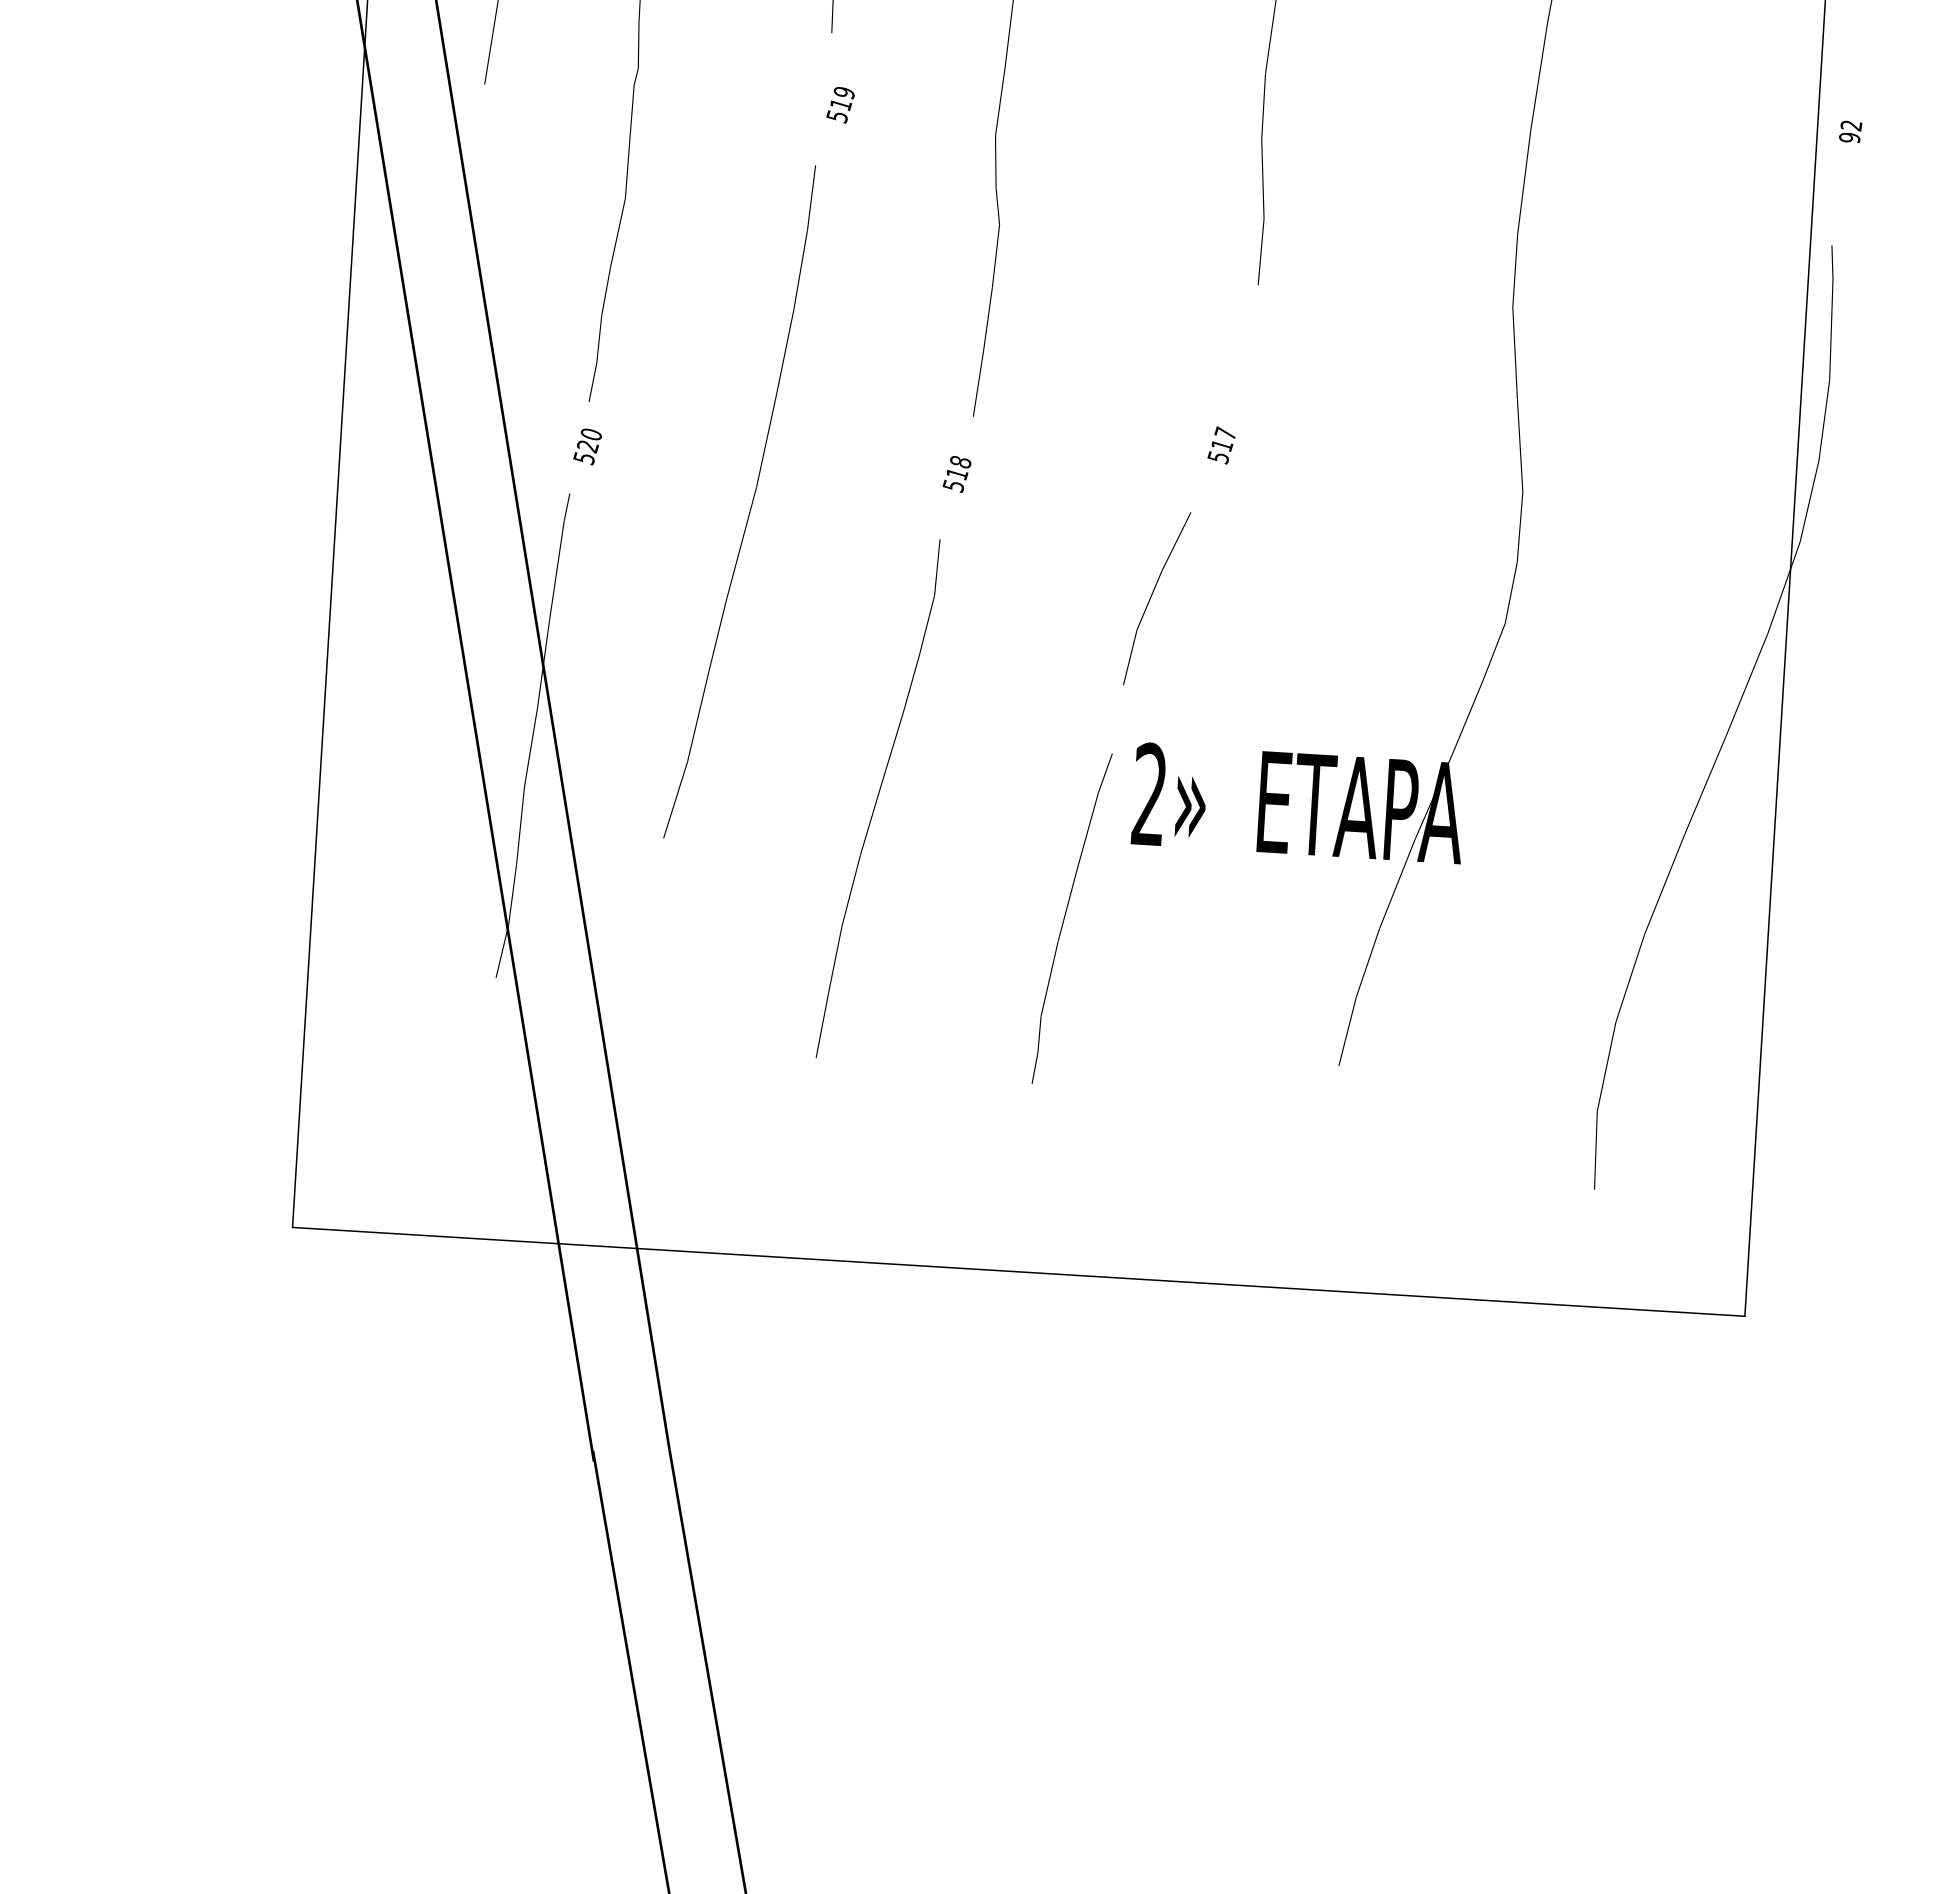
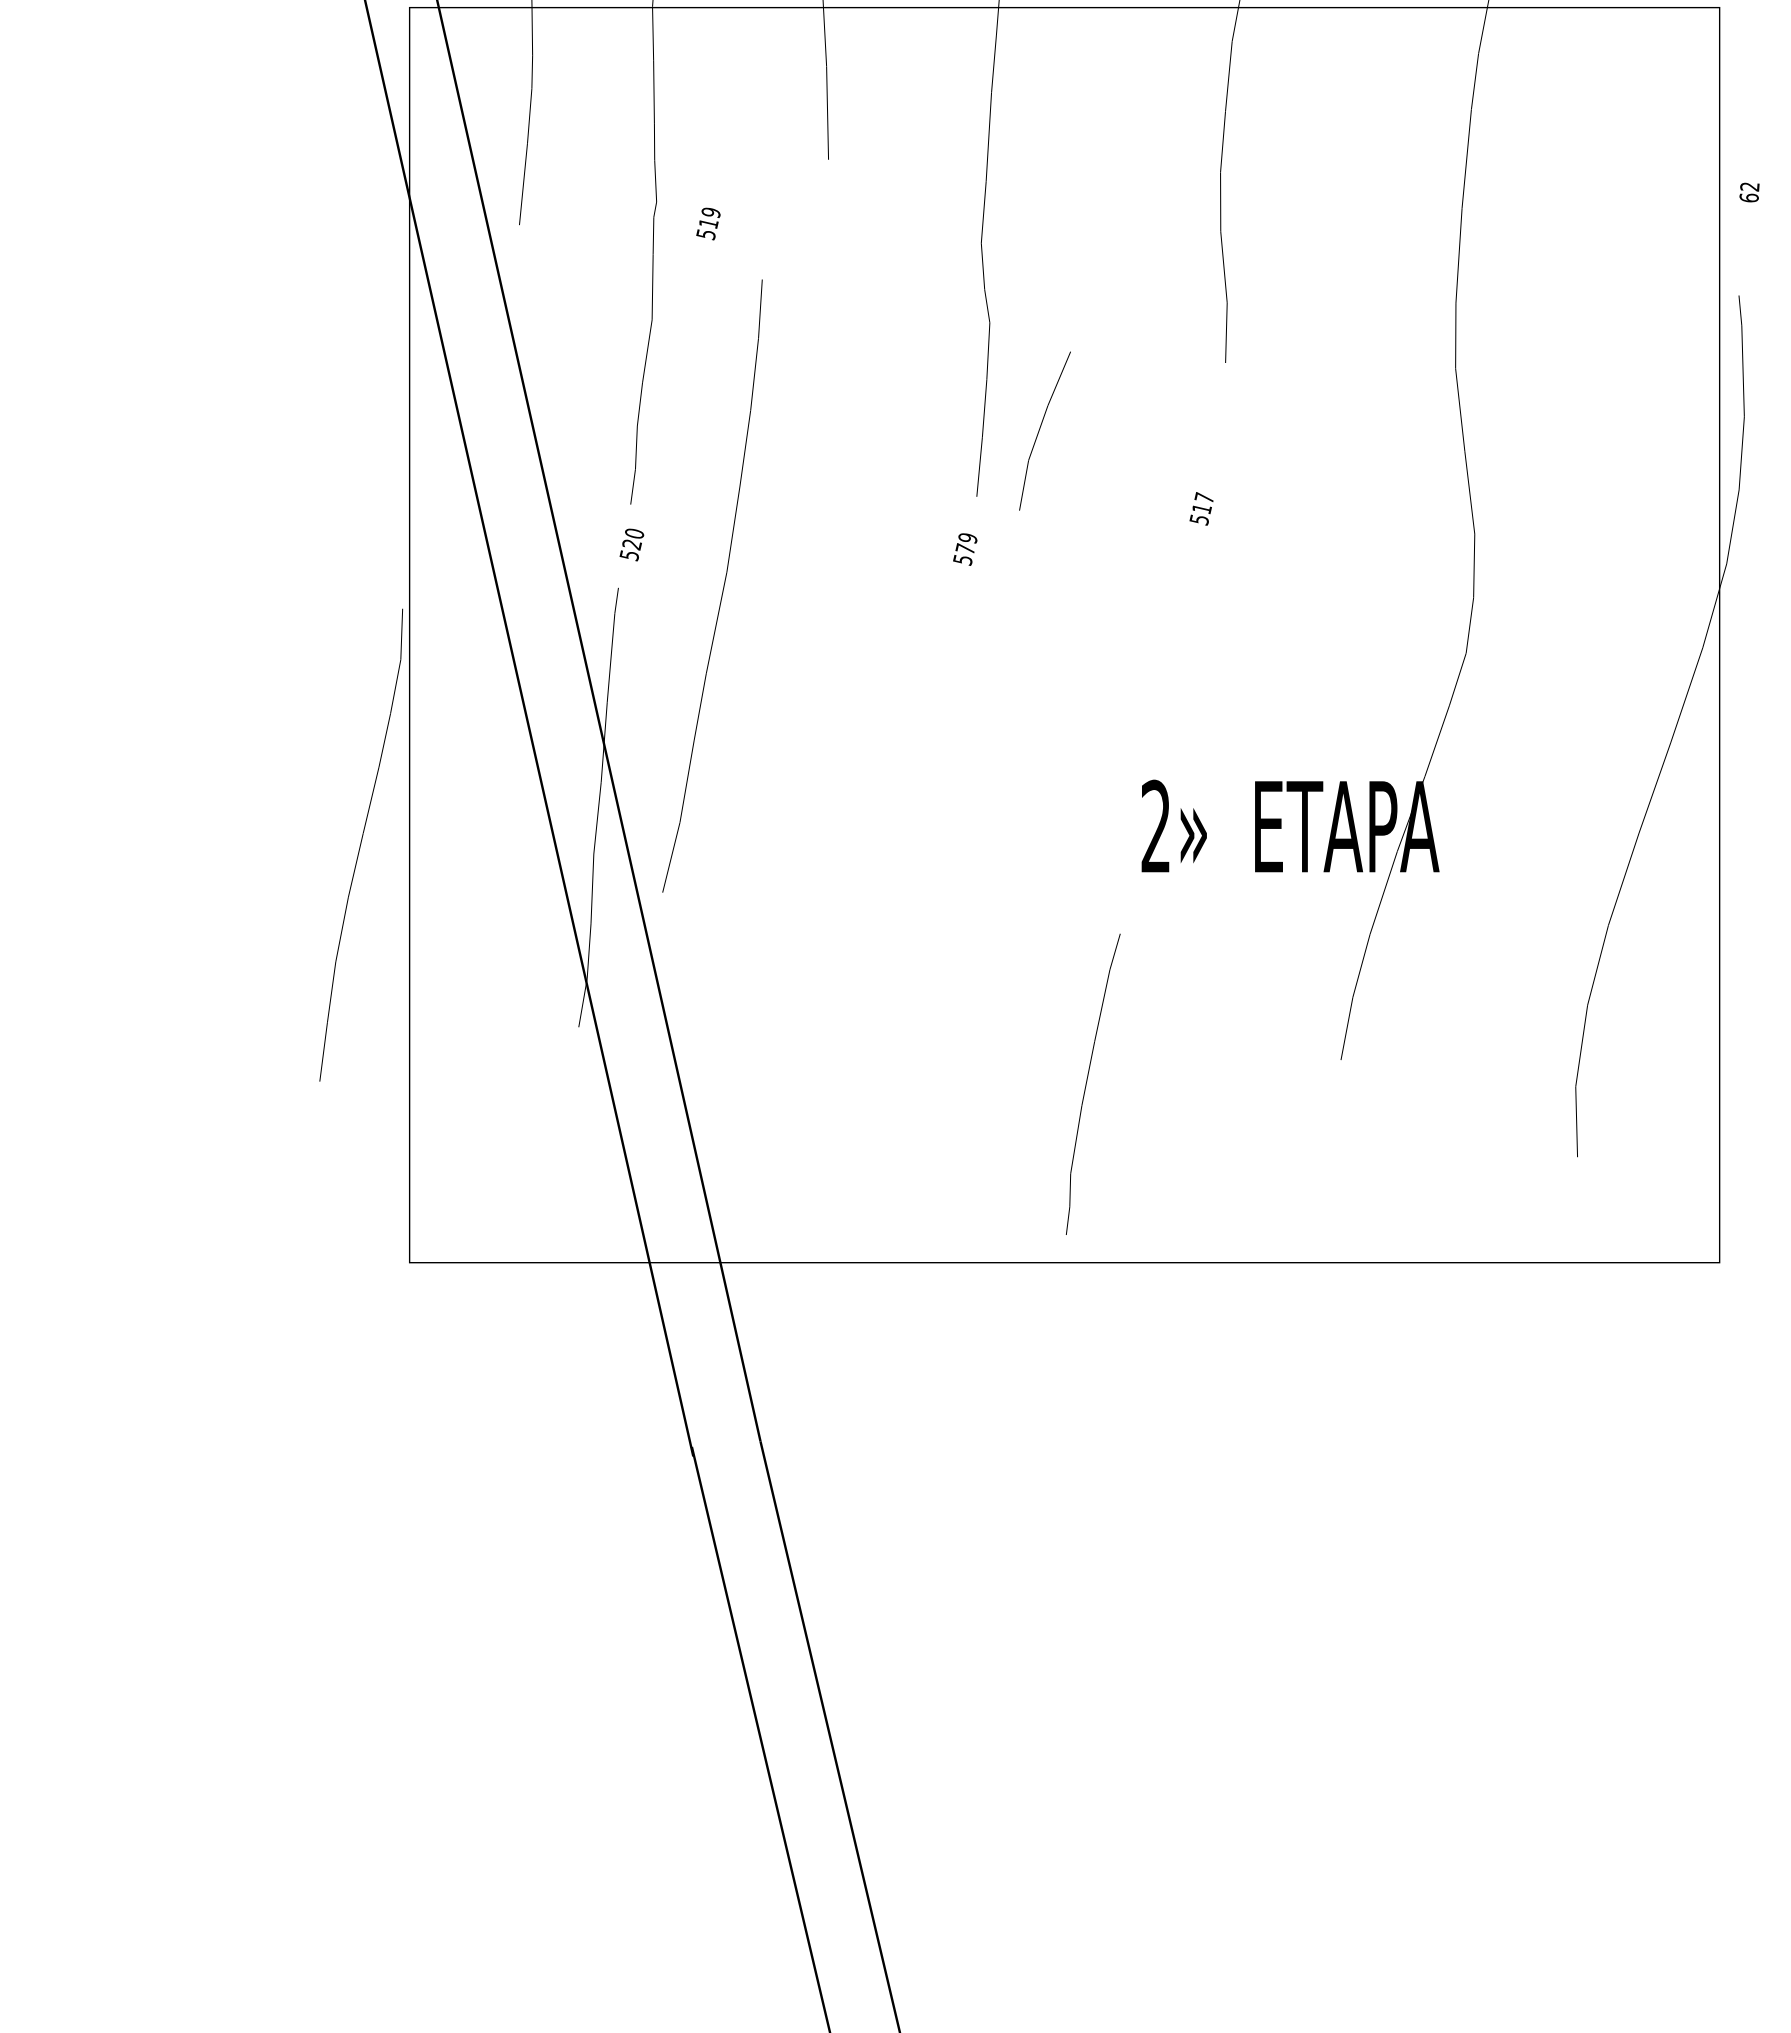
text: (840, 104) -> (708, 223), moved
text: (1849, 137) -> (1748, 197), 92 -> 62
text: (958, 467) -> (966, 543), 518 -> 579
part: (750, 506) -> (722, 589), moved
part: (1156, 597) -> (1044, 430), moved
part: (878, 797) -> (361, 844), moved
part: (1071, 917) -> (1092, 1083), moved

